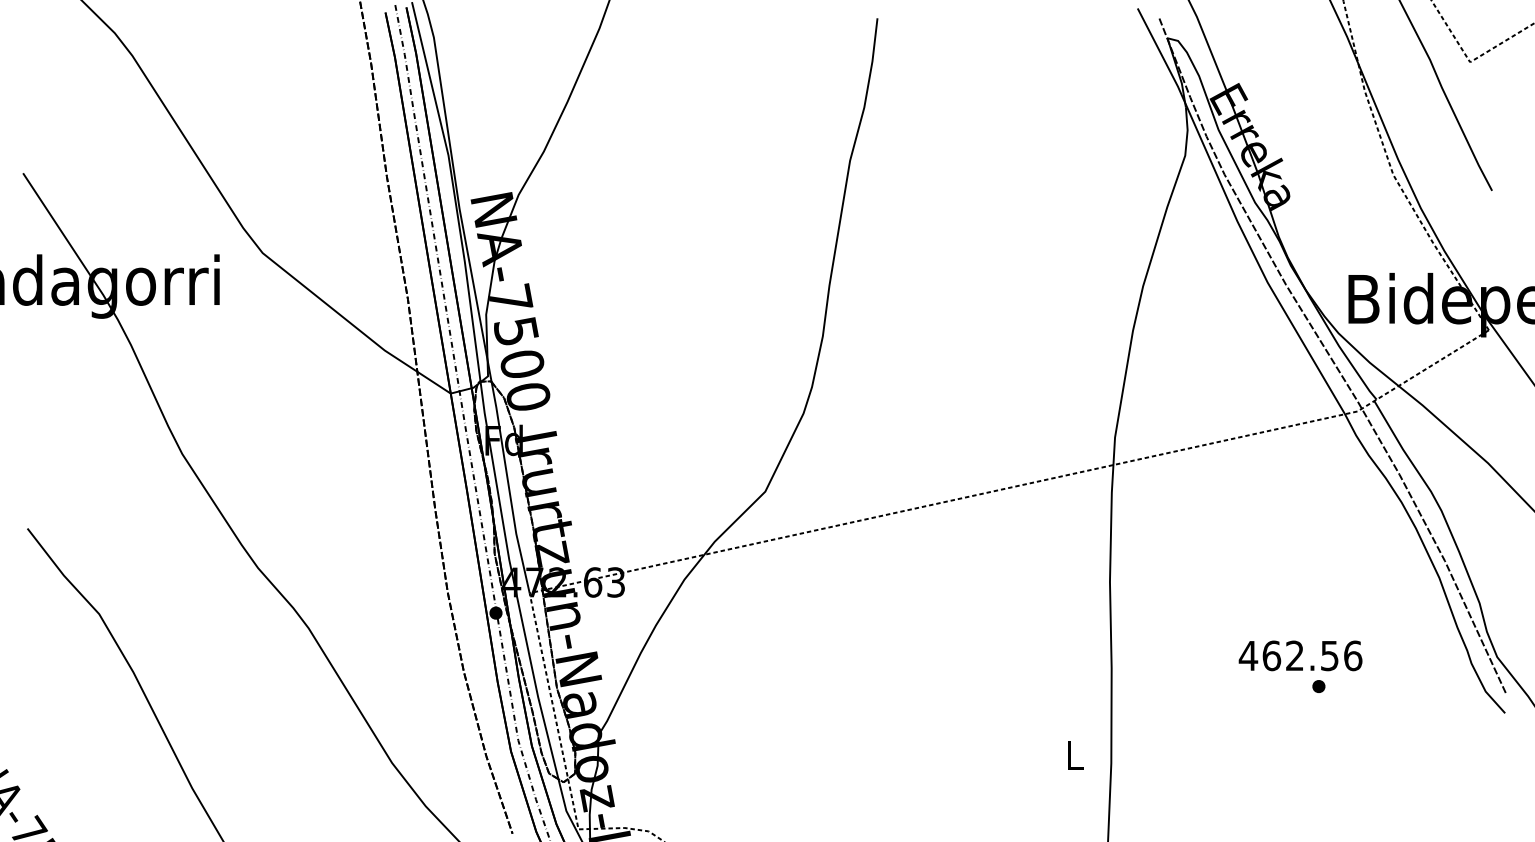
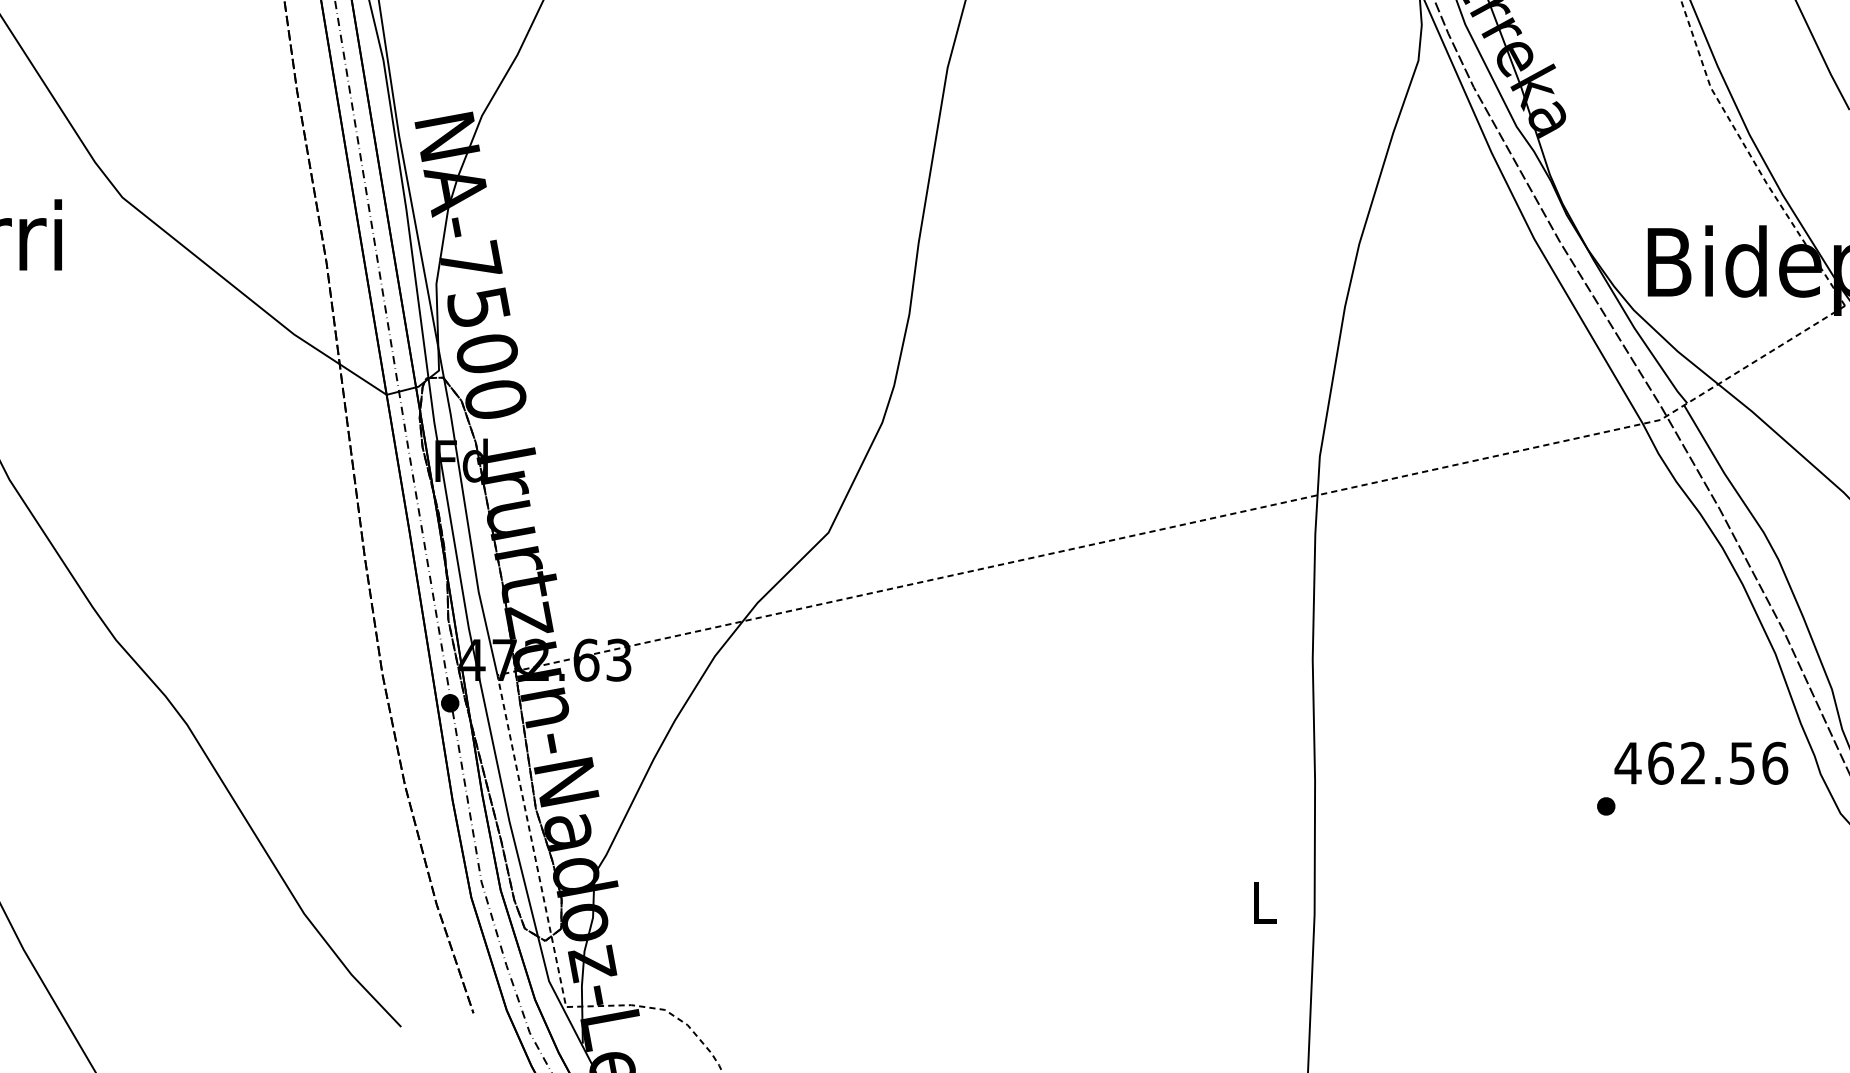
text: (1300, 655) -> (1701, 762), moved

